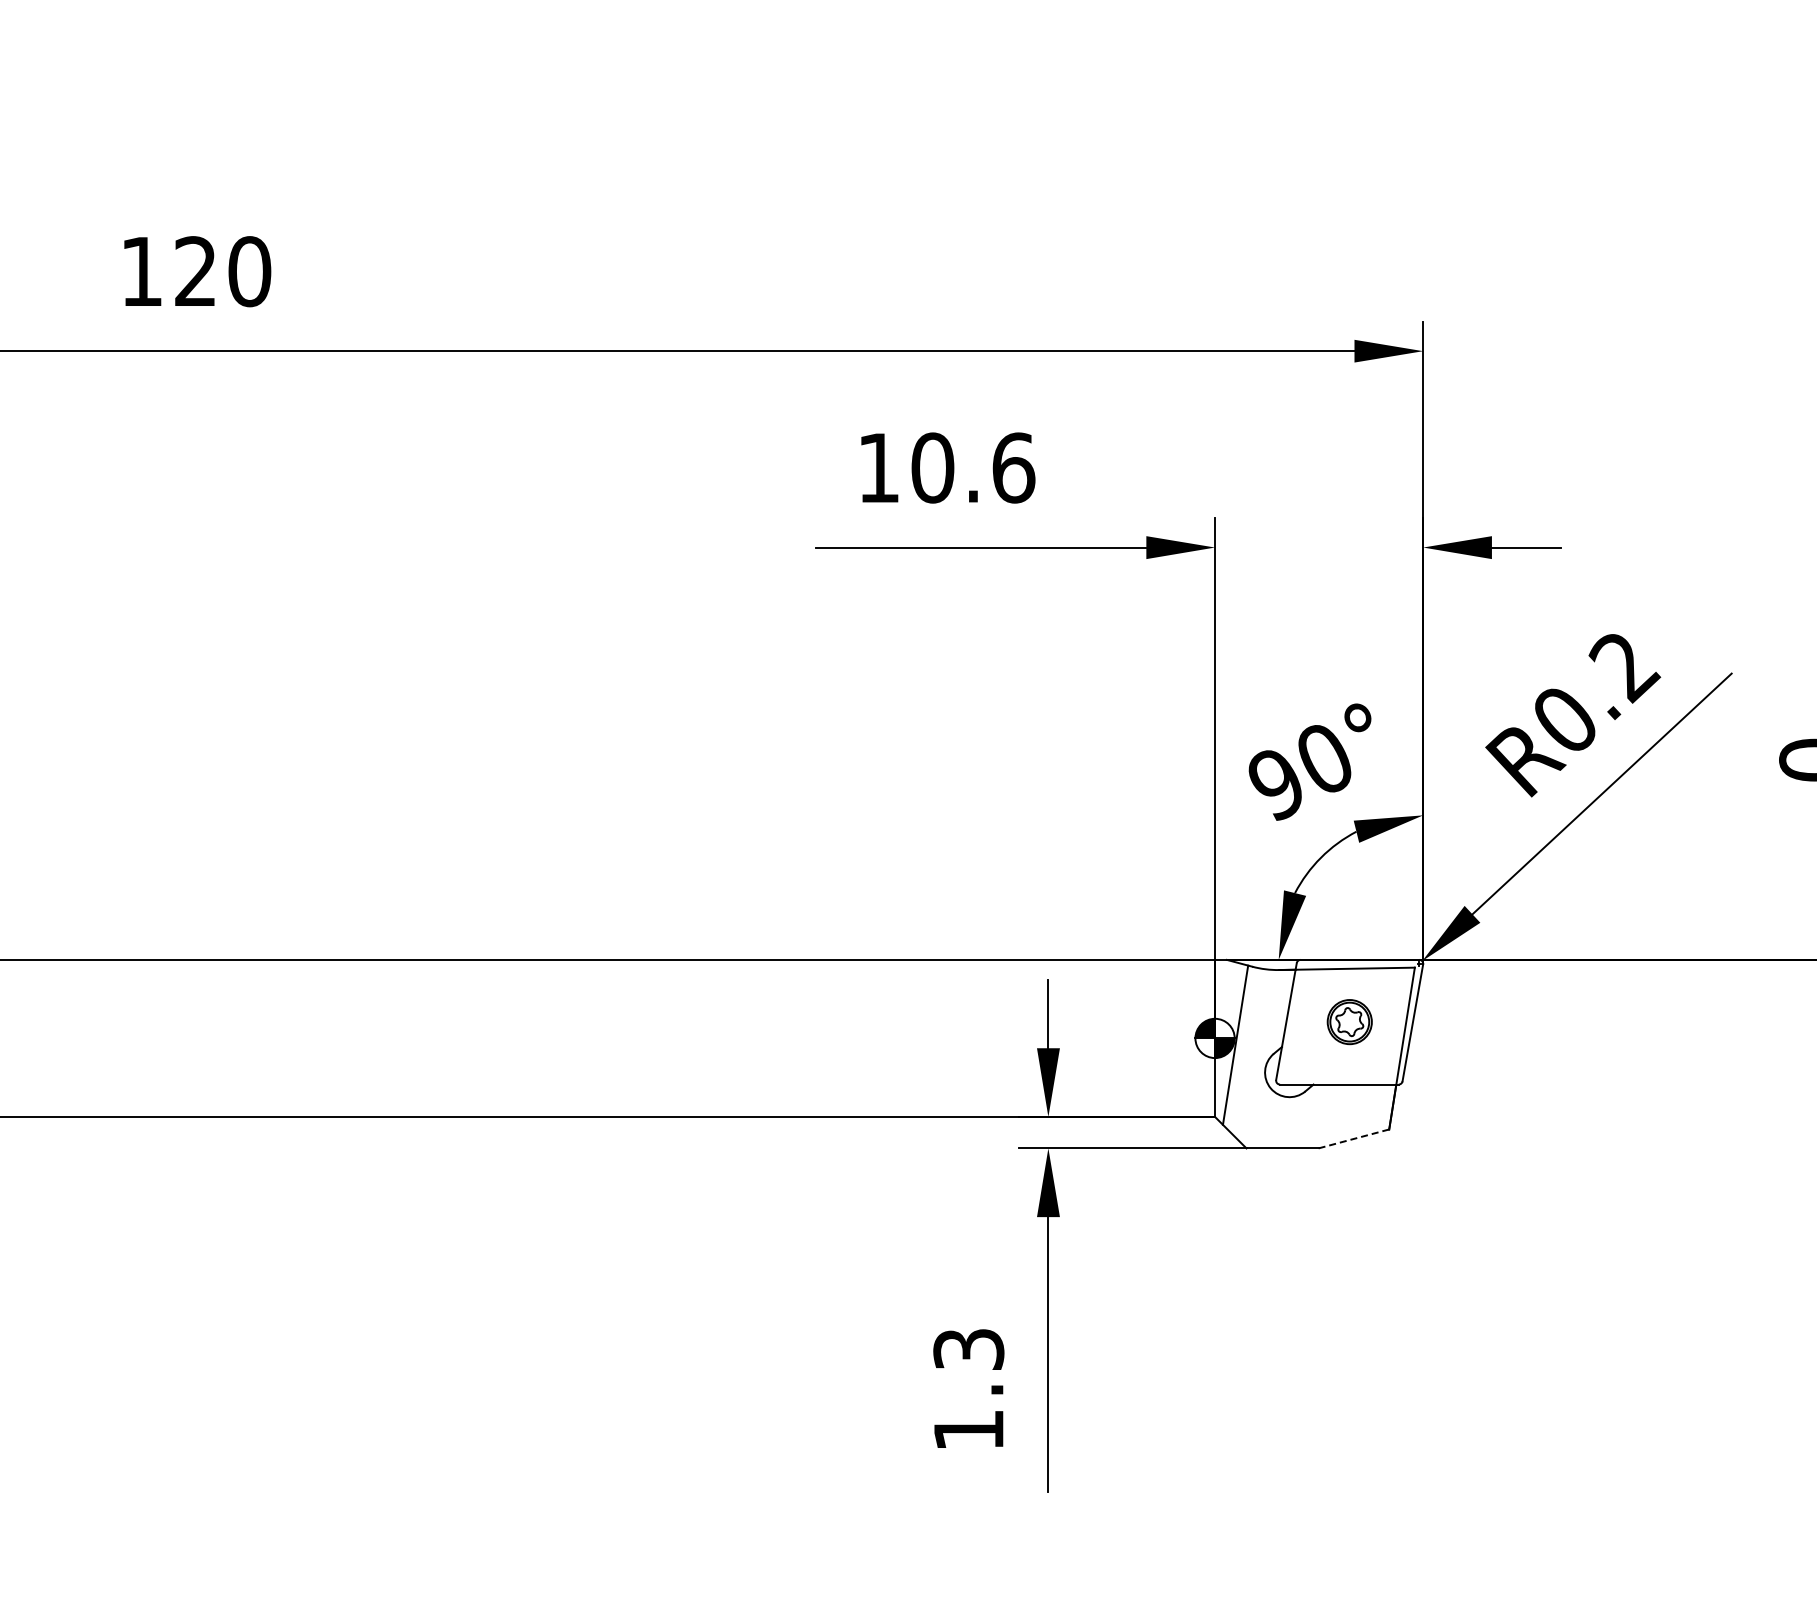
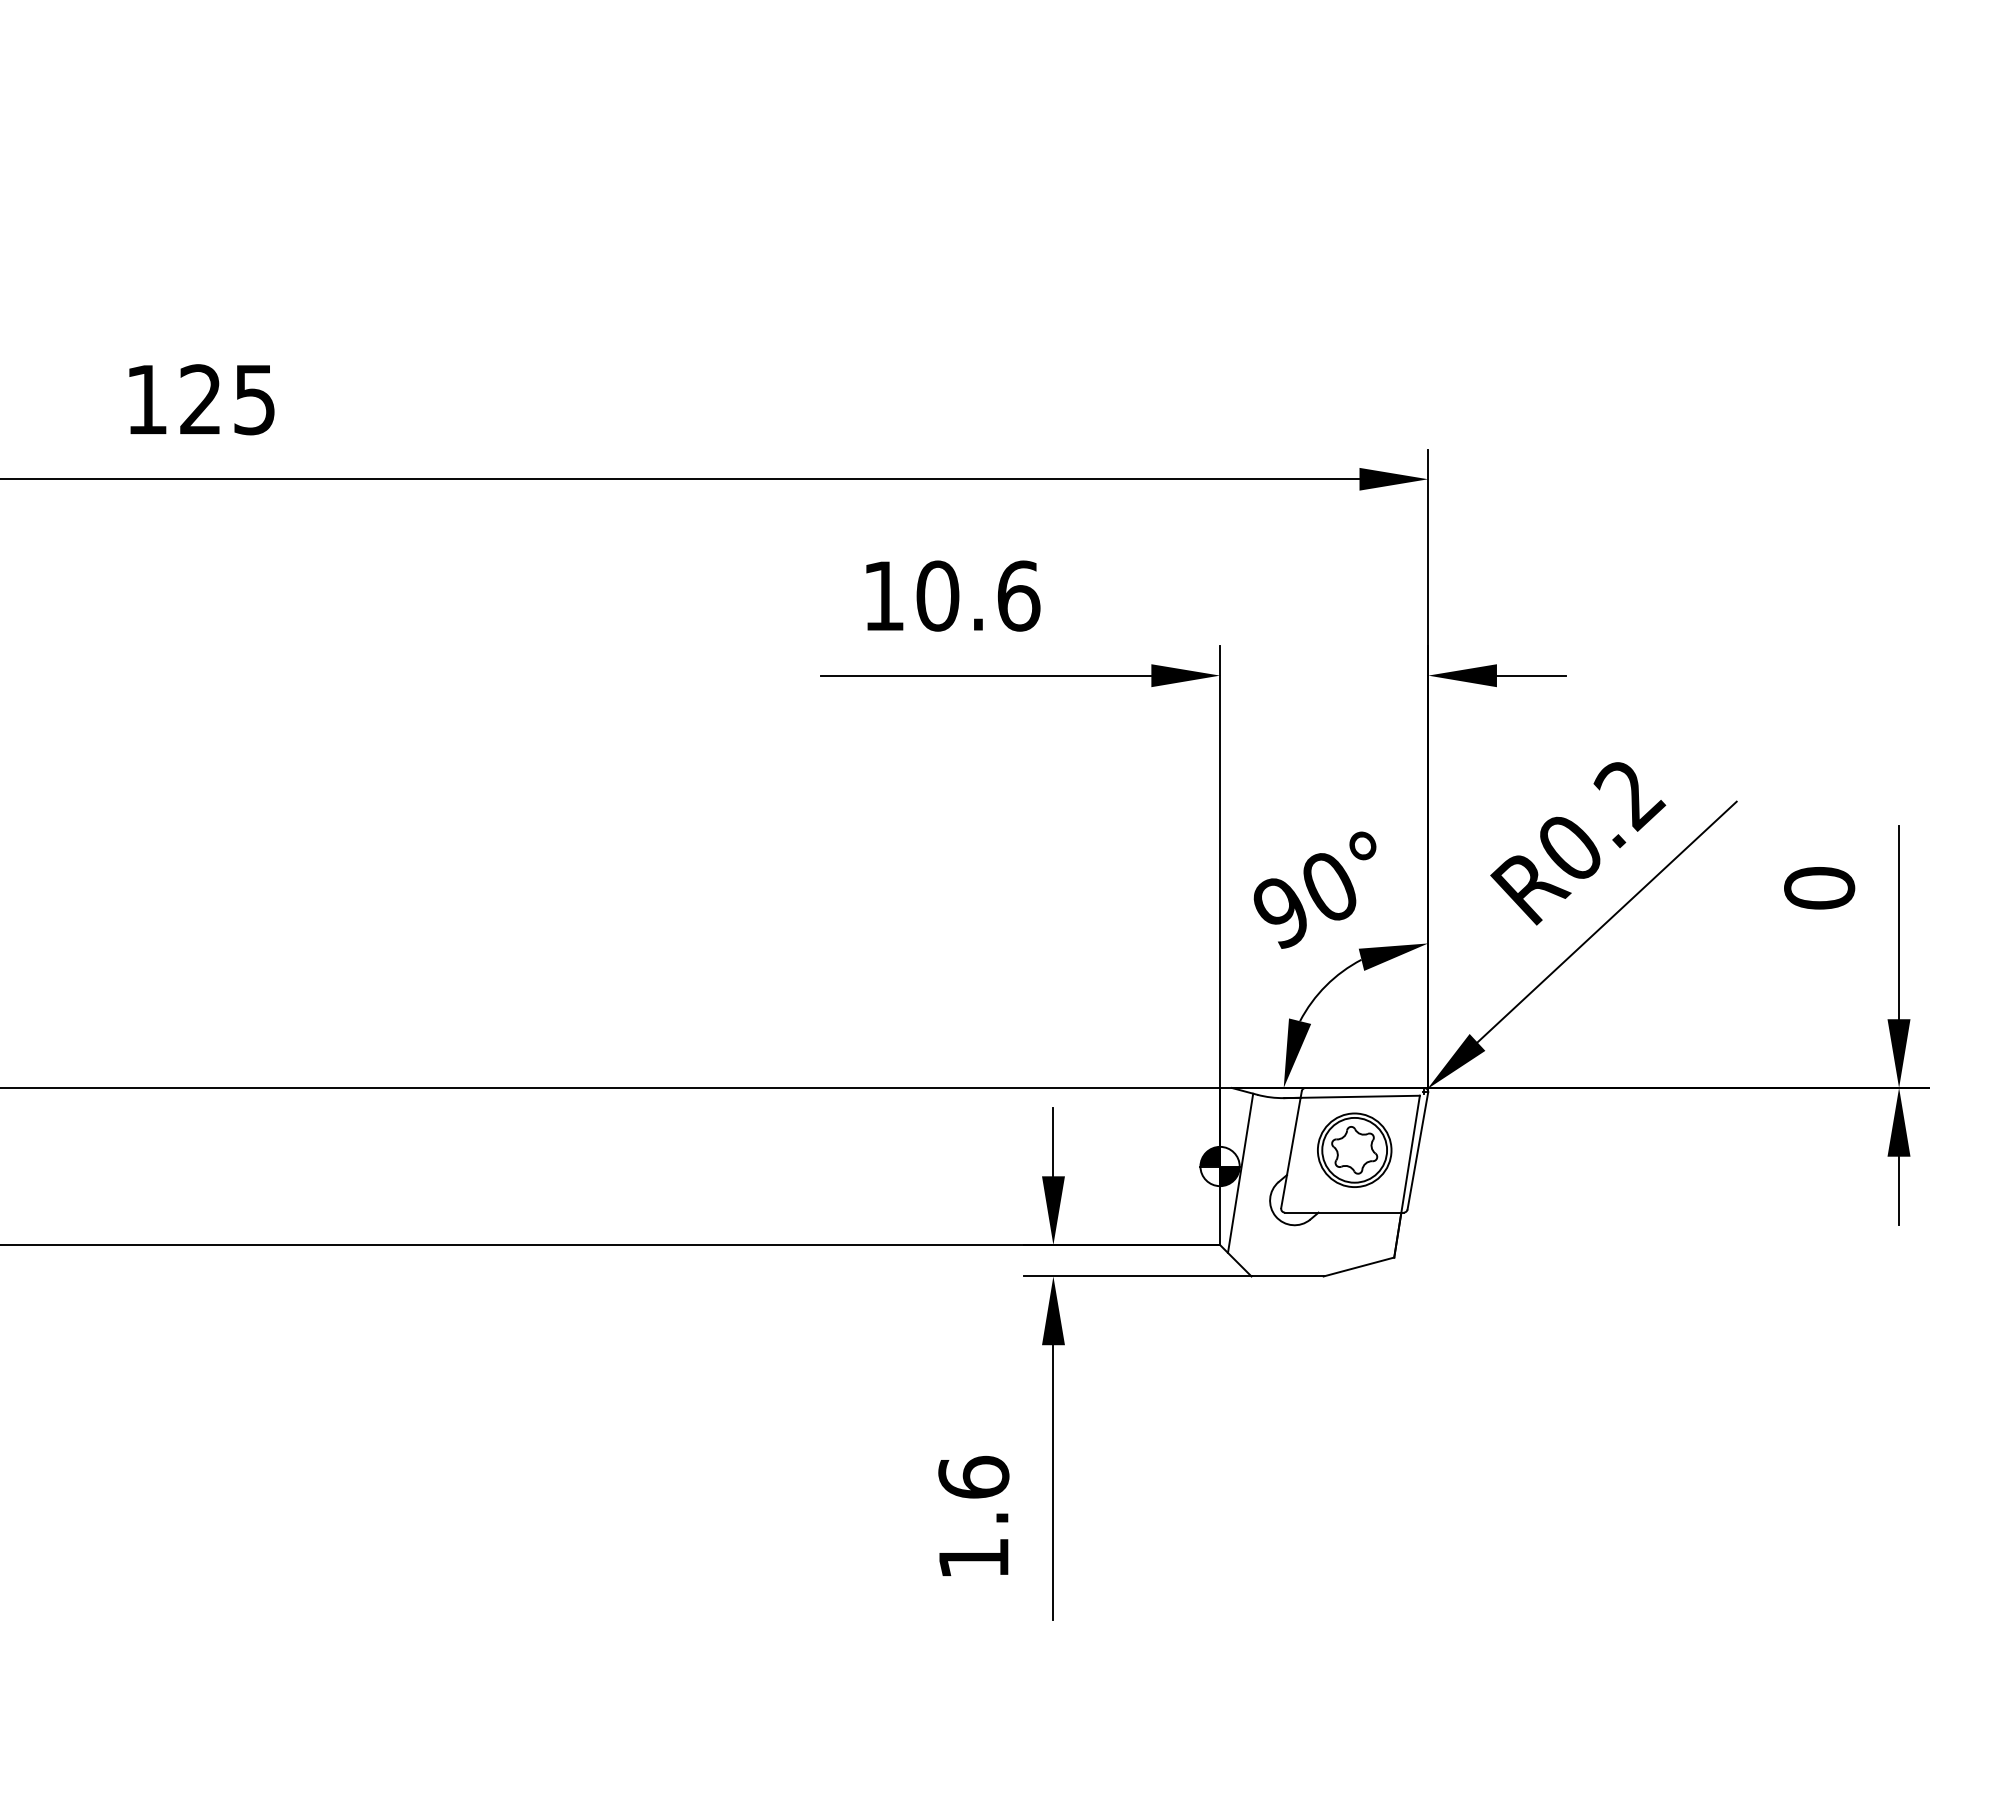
text: (249, 271) -> (254, 399), 120 -> 125
part: (1349, 1021) -> (1354, 1149), size x1.67
line: (1353, 1139) -> (1358, 1267), dashed -> solid
text: (968, 1348) -> (973, 1476), 1.3 -> 1.6

